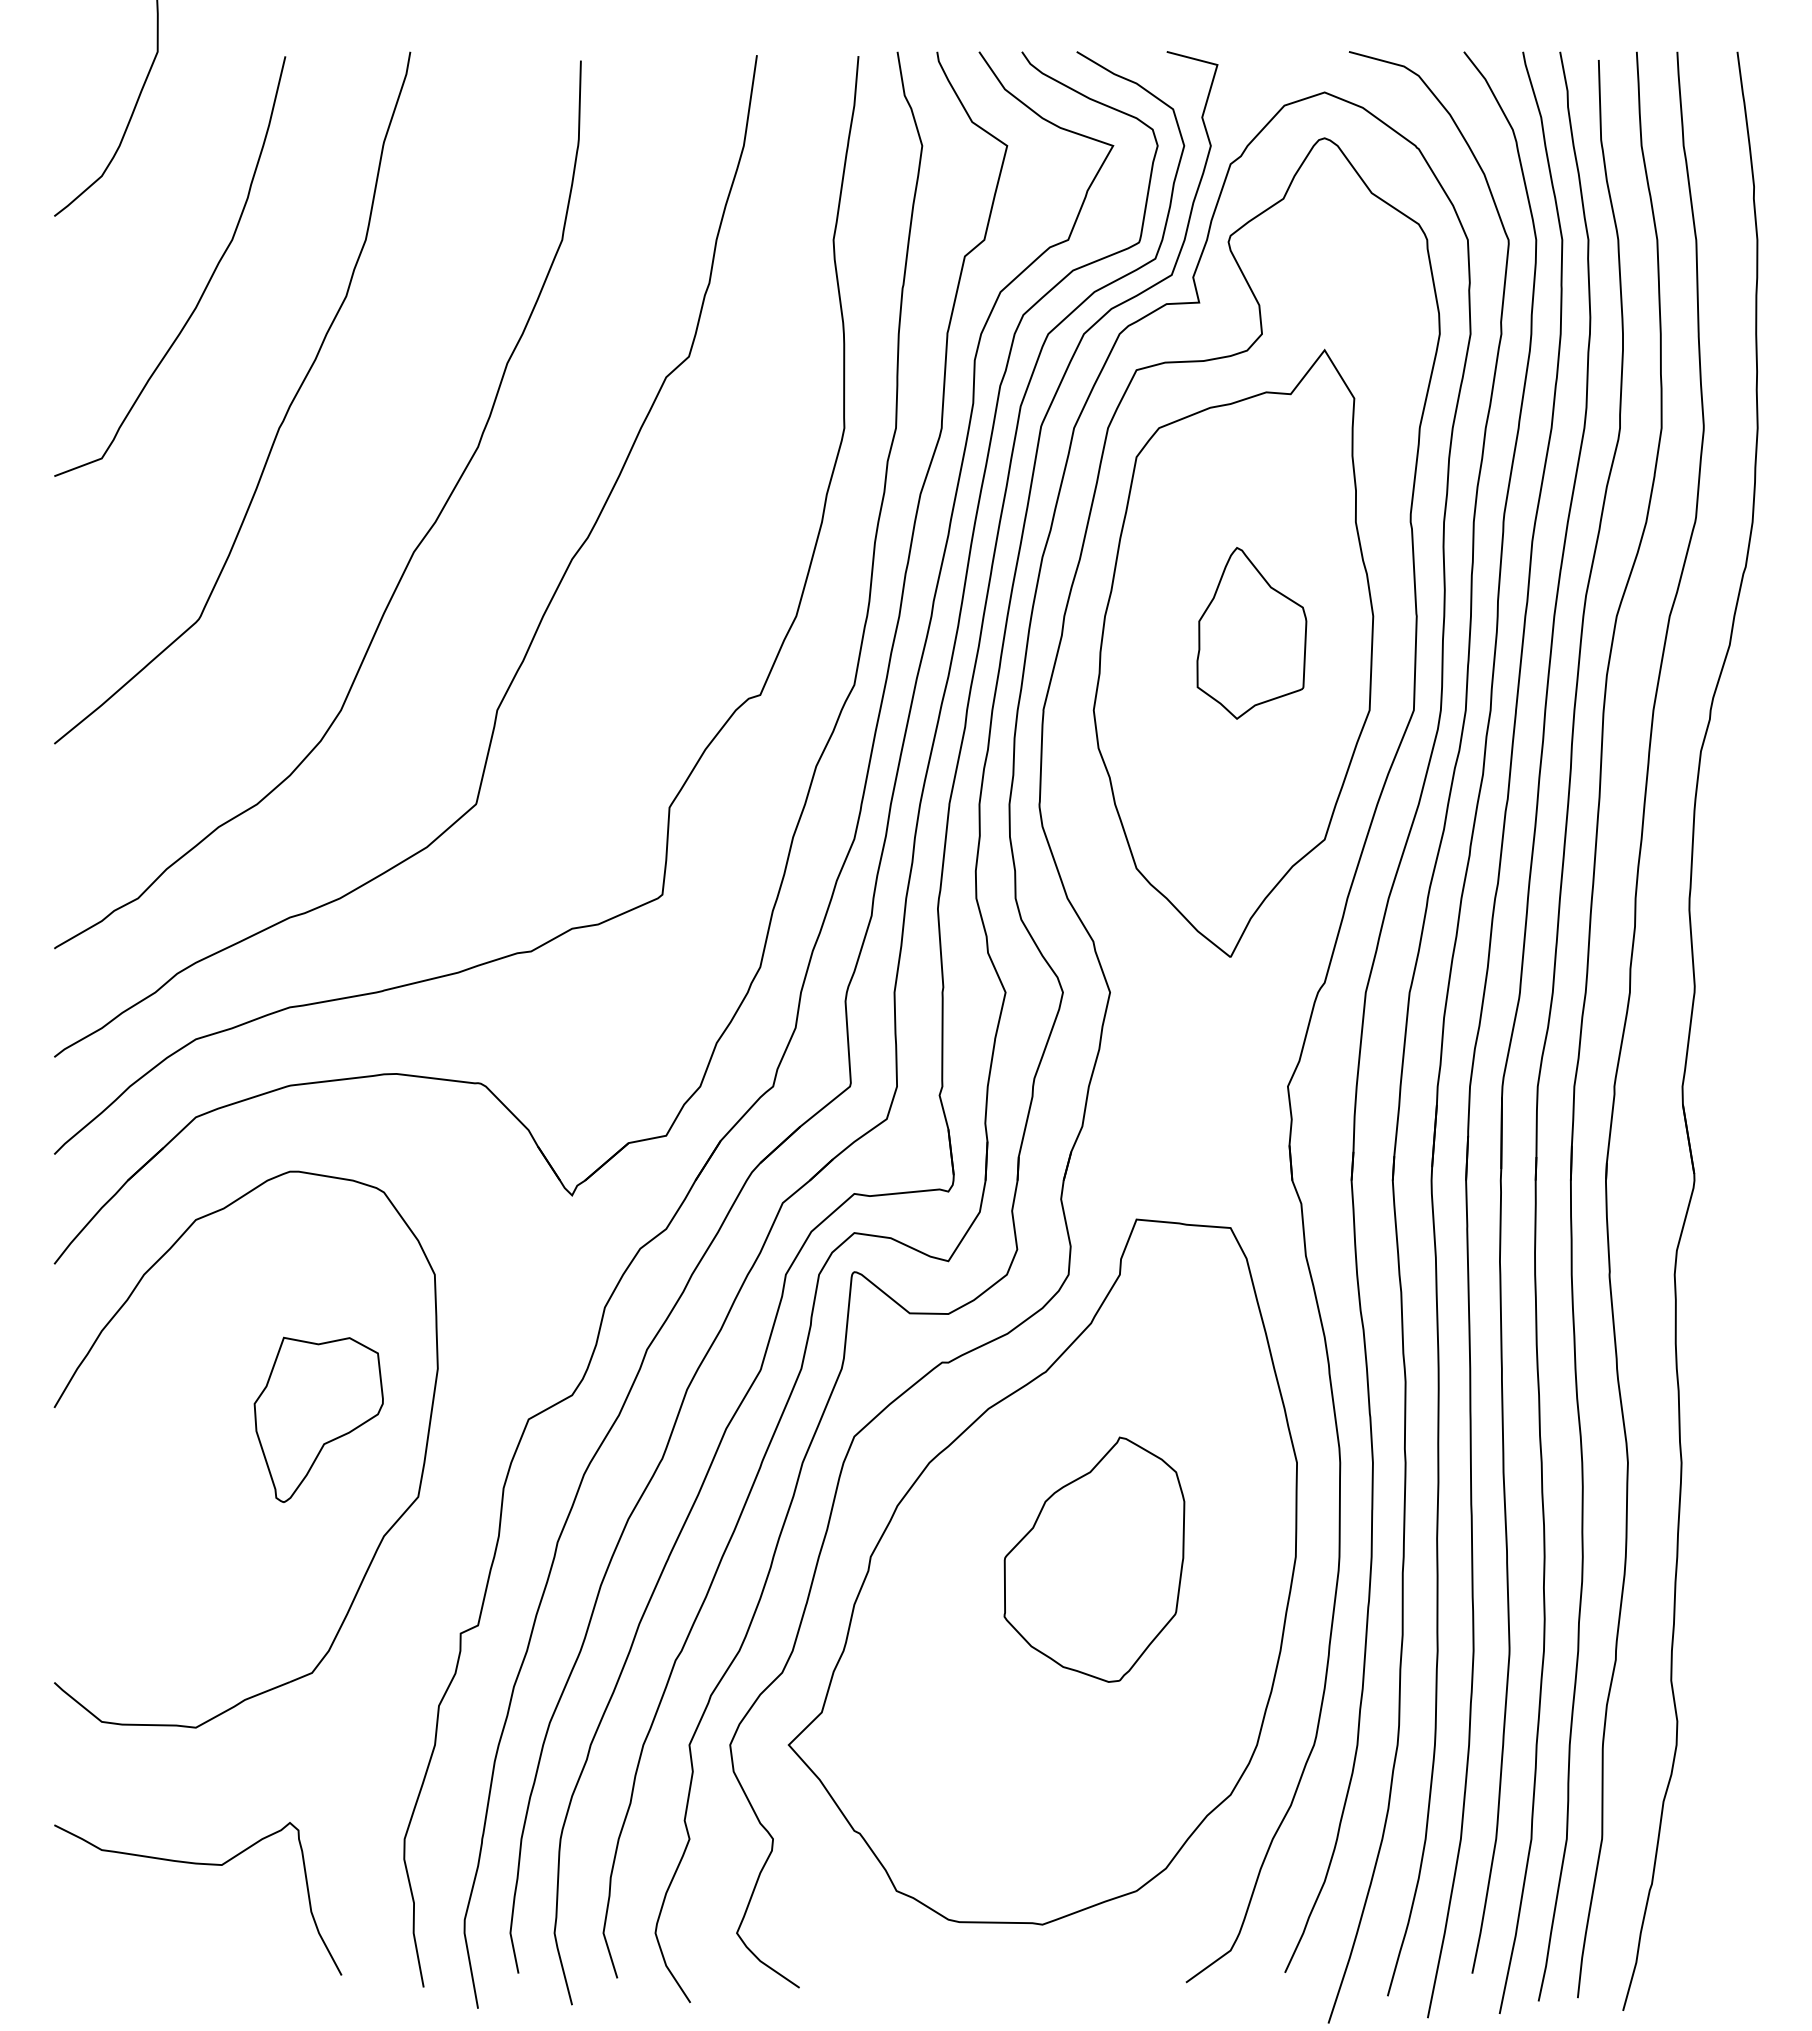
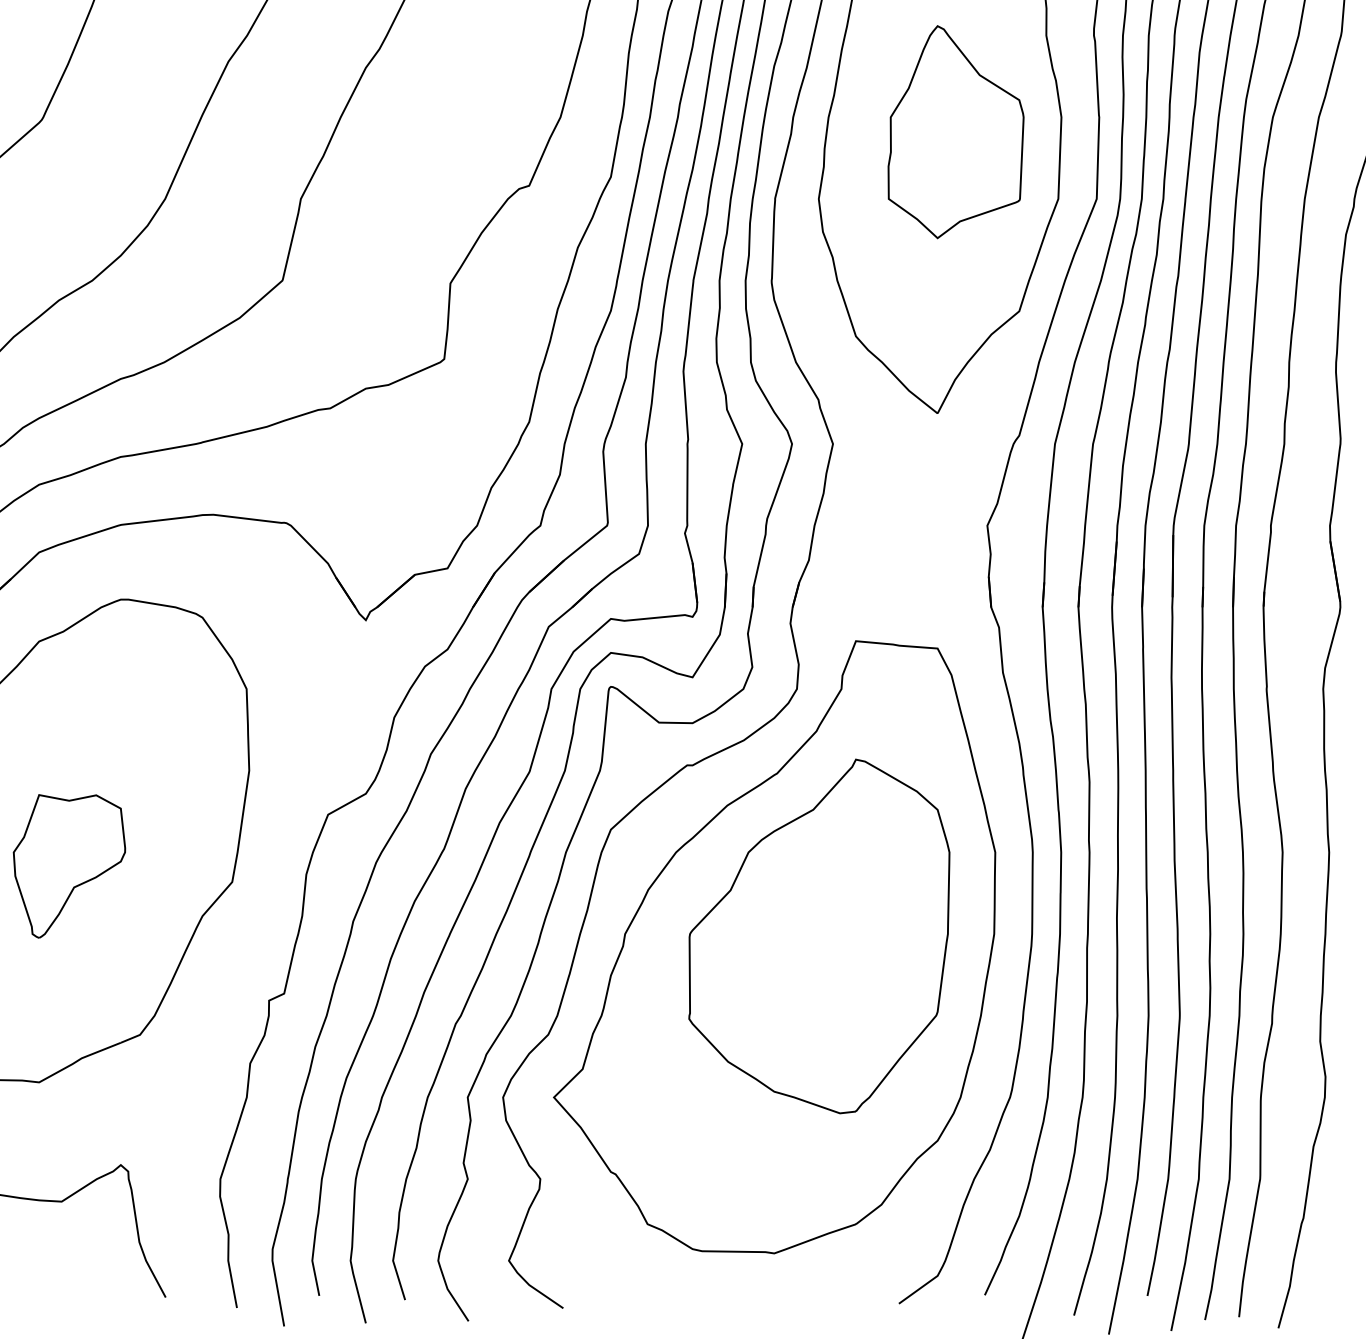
part: (1251, 633) -> (955, 132), size x1.43
part: (318, 1419) -> (69, 866), moved
part: (1094, 1559) -> (819, 936), size x1.67

